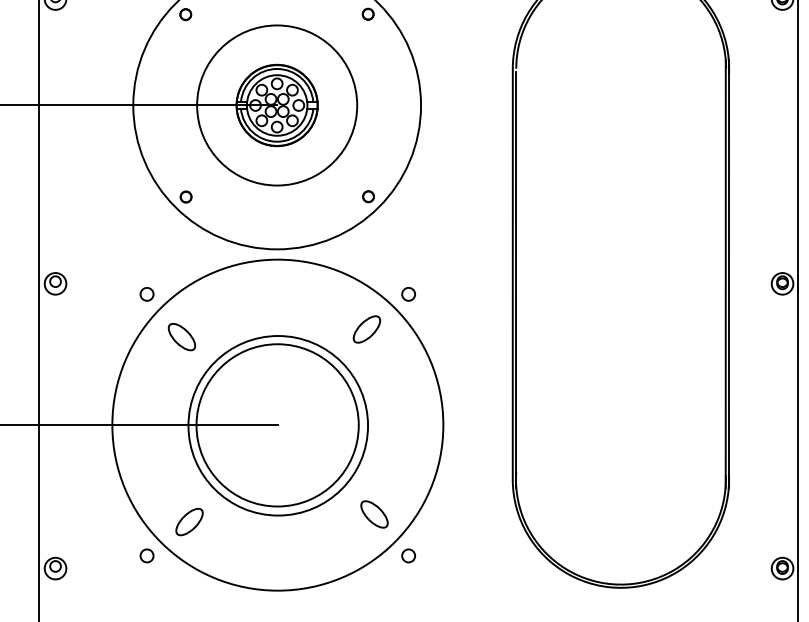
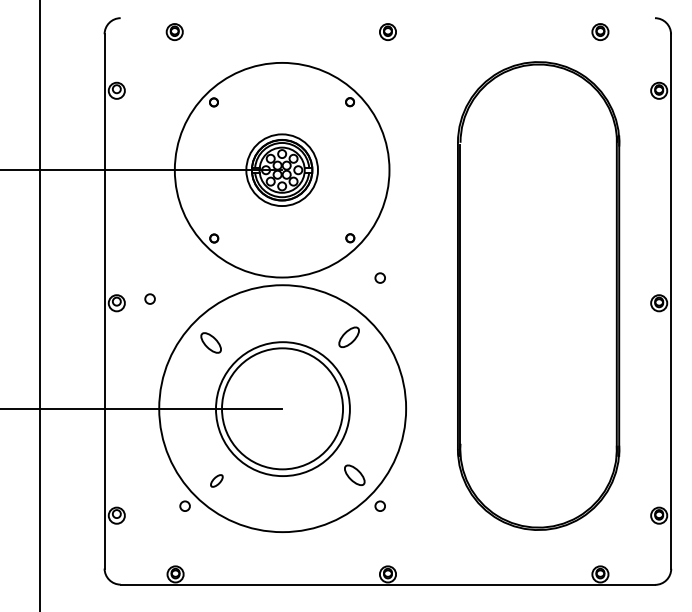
circle: (276, 104) -> (281, 169), size x0.6
circle: (146, 293) -> (149, 298), moved
circle: (407, 293) -> (379, 277), moved
part: (189, 521) -> (216, 480), size x0.6

